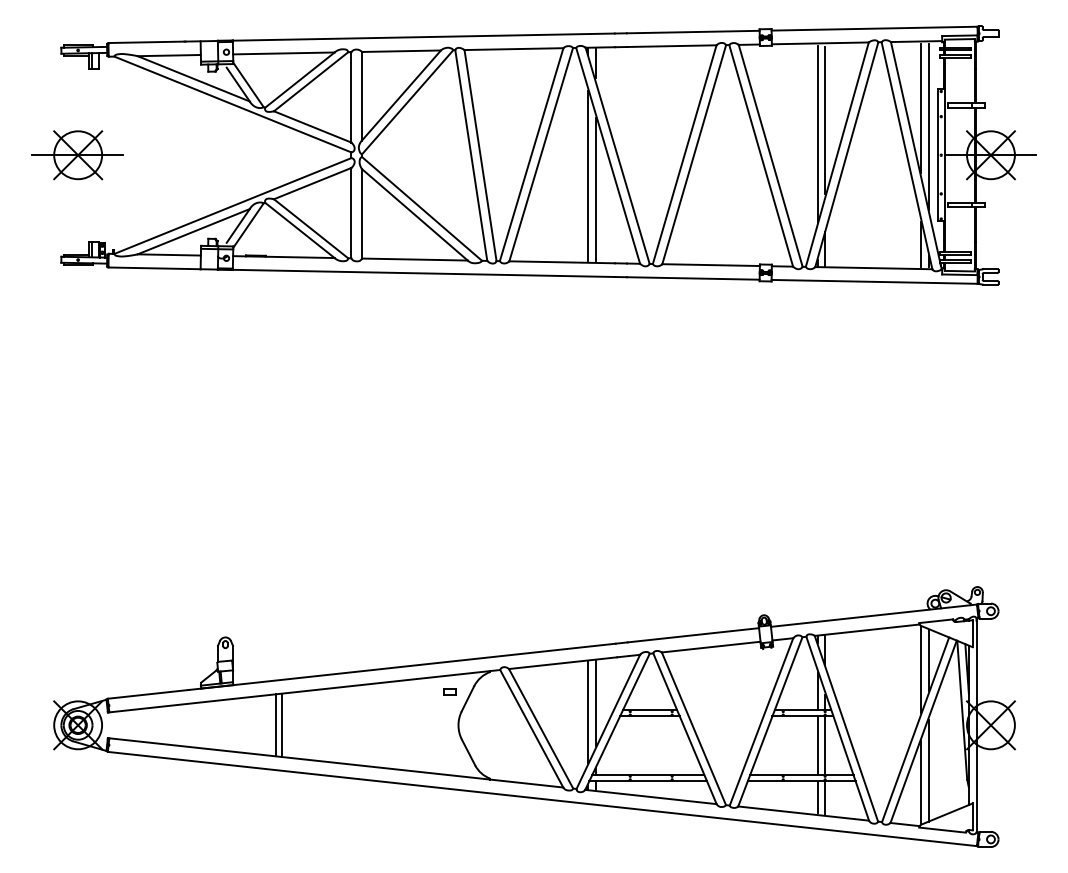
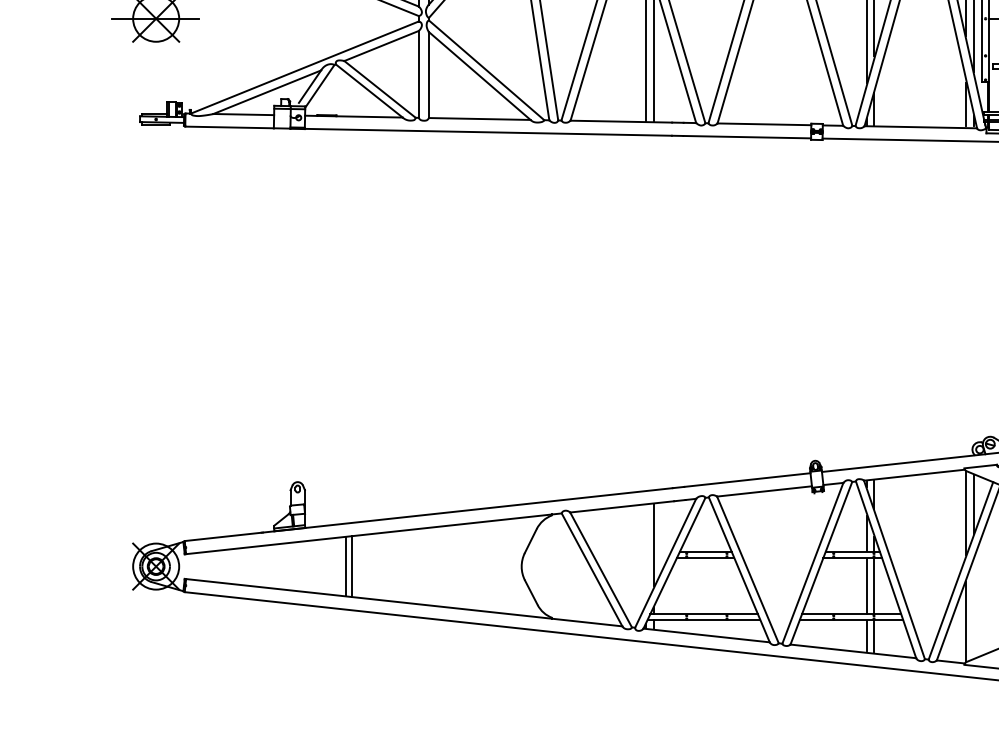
part: (449, 691) -> (513, 534), removed
line: (588, 712) -> (646, 554), removed
line: (928, 770) -> (973, 610), removed

